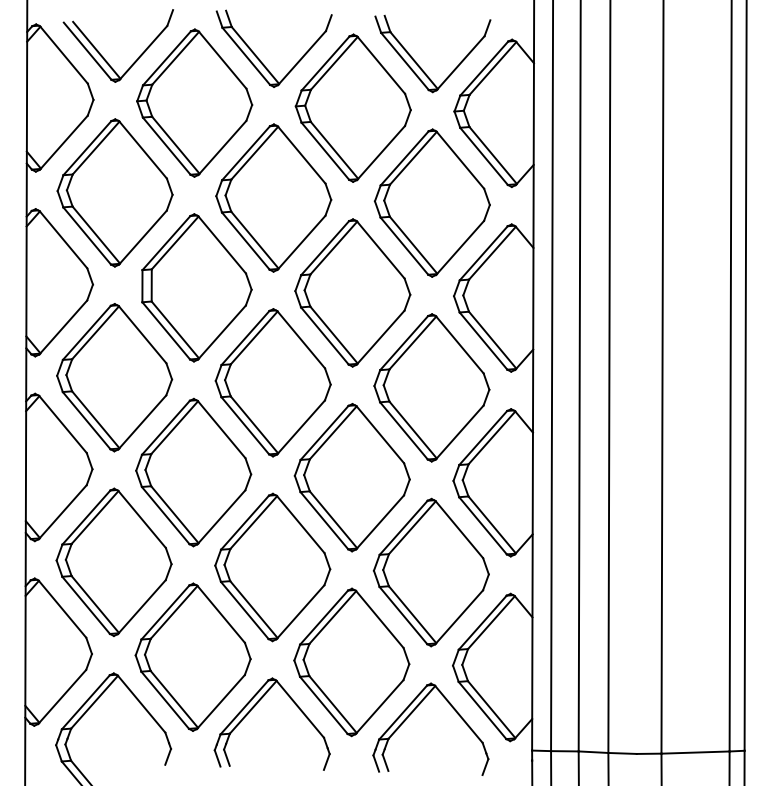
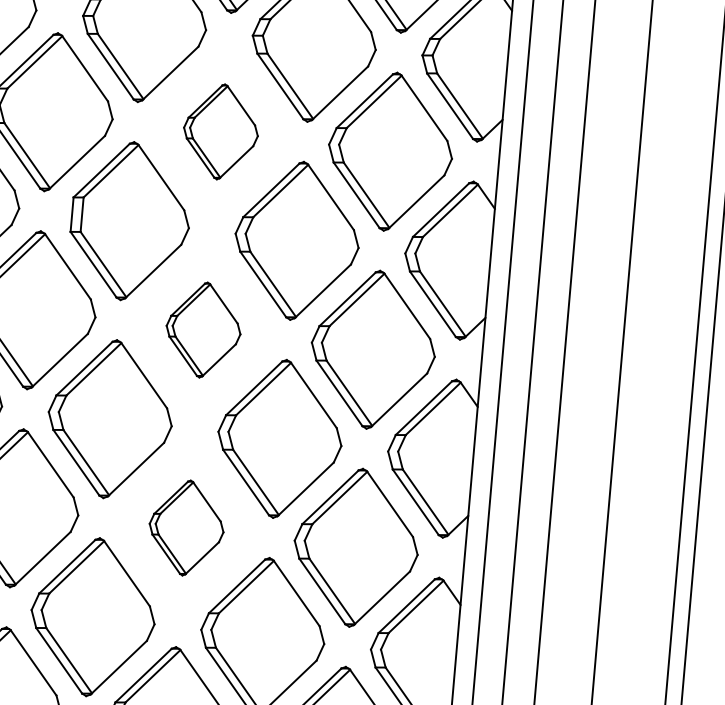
part: (273, 197) -> (220, 131), size x0.6
part: (272, 382) -> (202, 329), size x0.6
part: (272, 567) -> (186, 528), size x0.6

